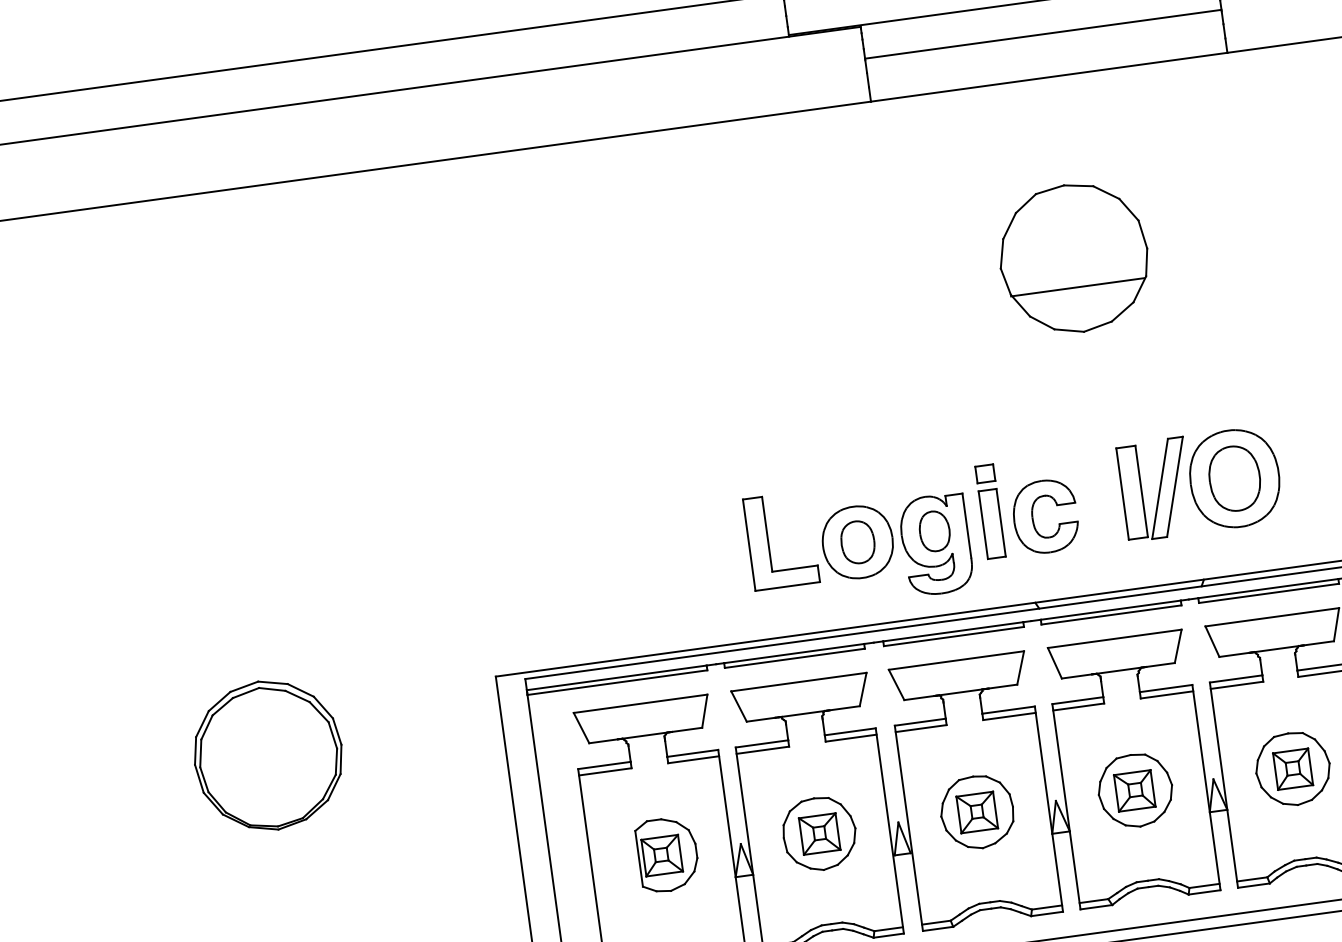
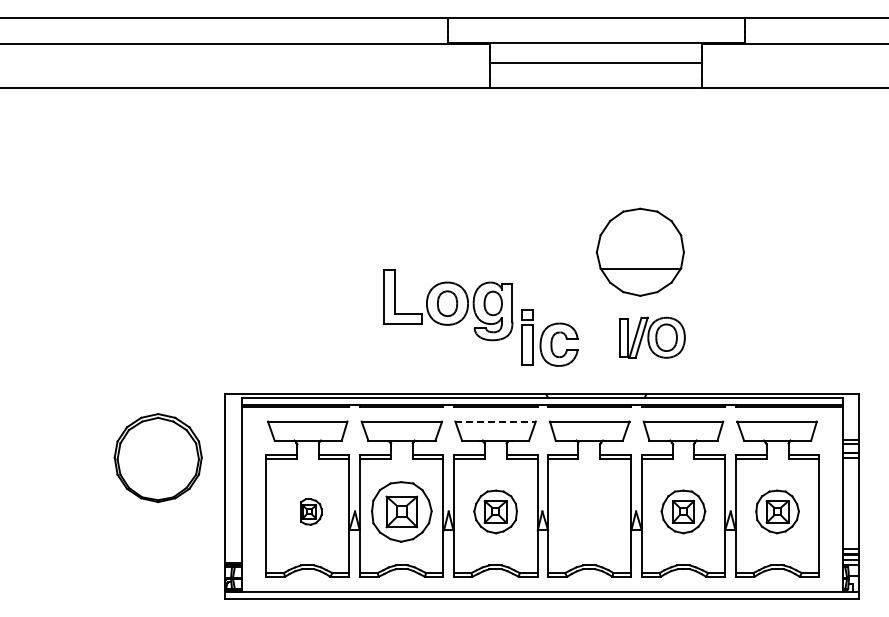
part: (1072, 257) -> (639, 251), moved
part: (1200, 483) -> (652, 337), size x0.7
part: (859, 545) -> (448, 305), moved
line: (957, 660) -> (496, 421), solid -> dashed
part: (267, 756) -> (157, 458), moved
part: (1135, 790) -> (589, 511), removed
part: (818, 833) -> (401, 511), size x1.4
part: (667, 854) -> (311, 511), size x0.6

